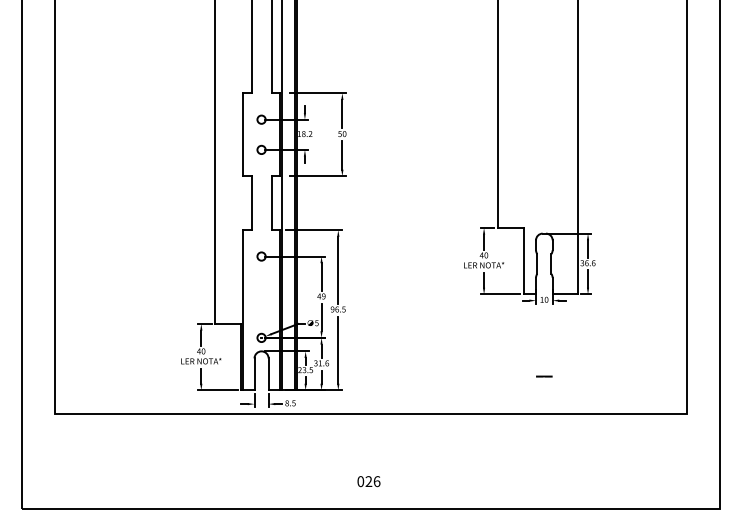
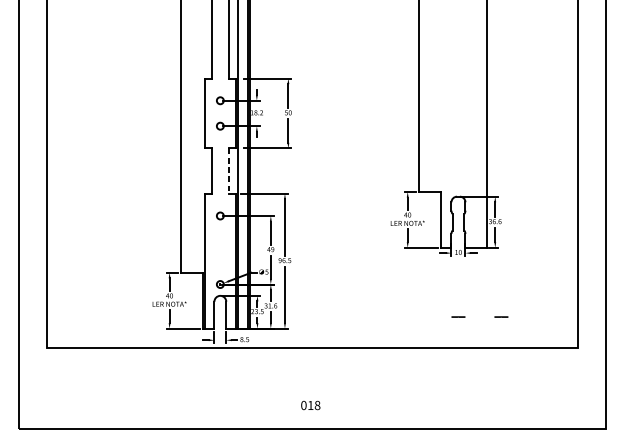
line: (271, 203) -> (228, 171), solid -> dashed
line: (595, 376) -> (501, 316), added
text: (372, 481) -> (313, 405), 026 -> 018

